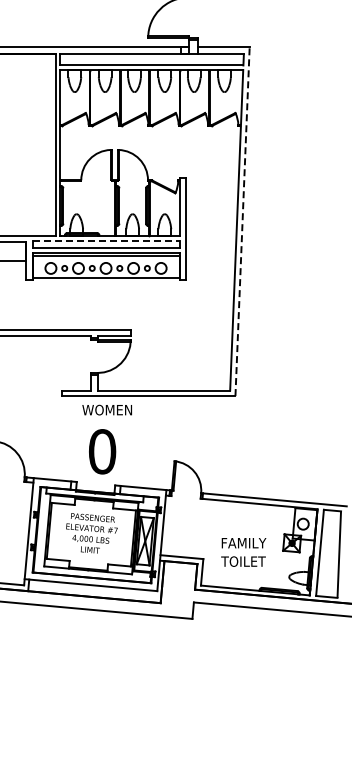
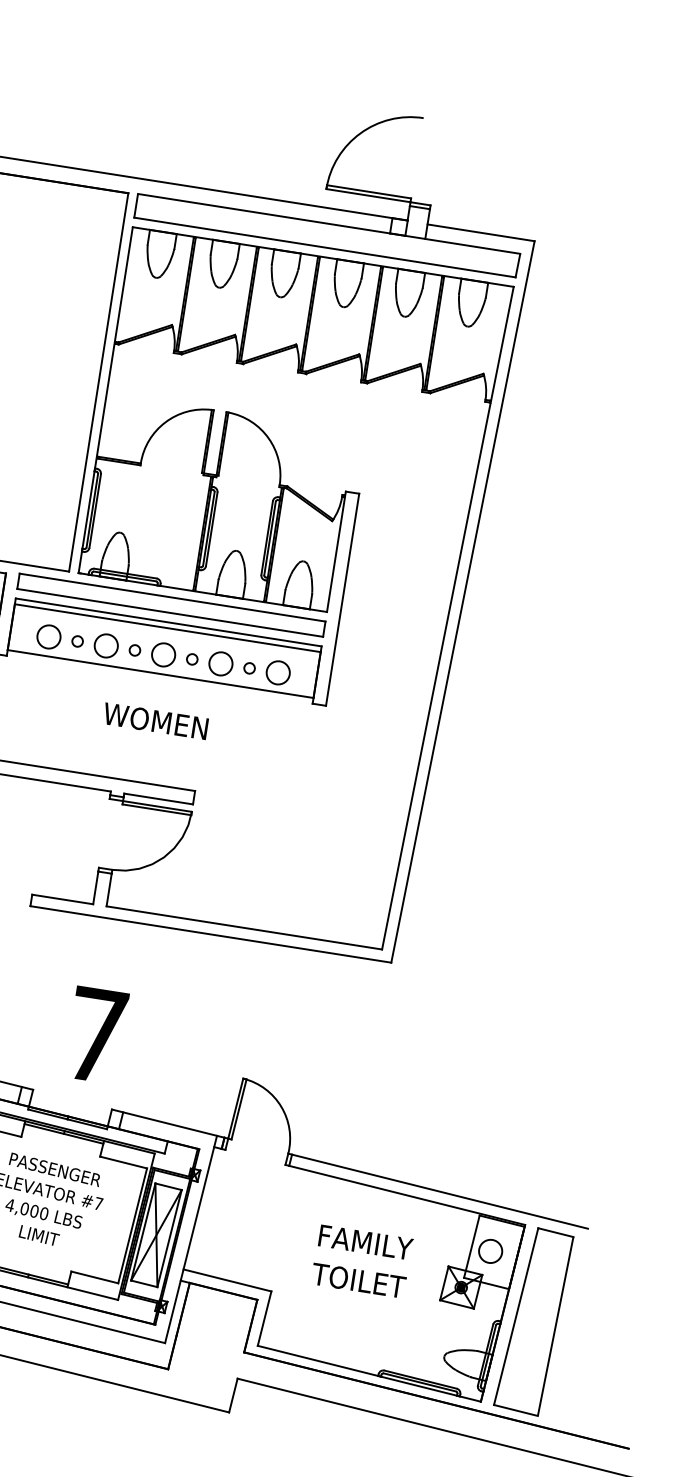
line: (242, 221) -> (462, 601), dashed -> solid
line: (106, 240) -> (173, 596), dashed -> solid
text: (106, 409) -> (154, 719), moved
text: (102, 451) -> (96, 1034), 0 -> 7
text: (243, 552) -> (361, 1261), moved

